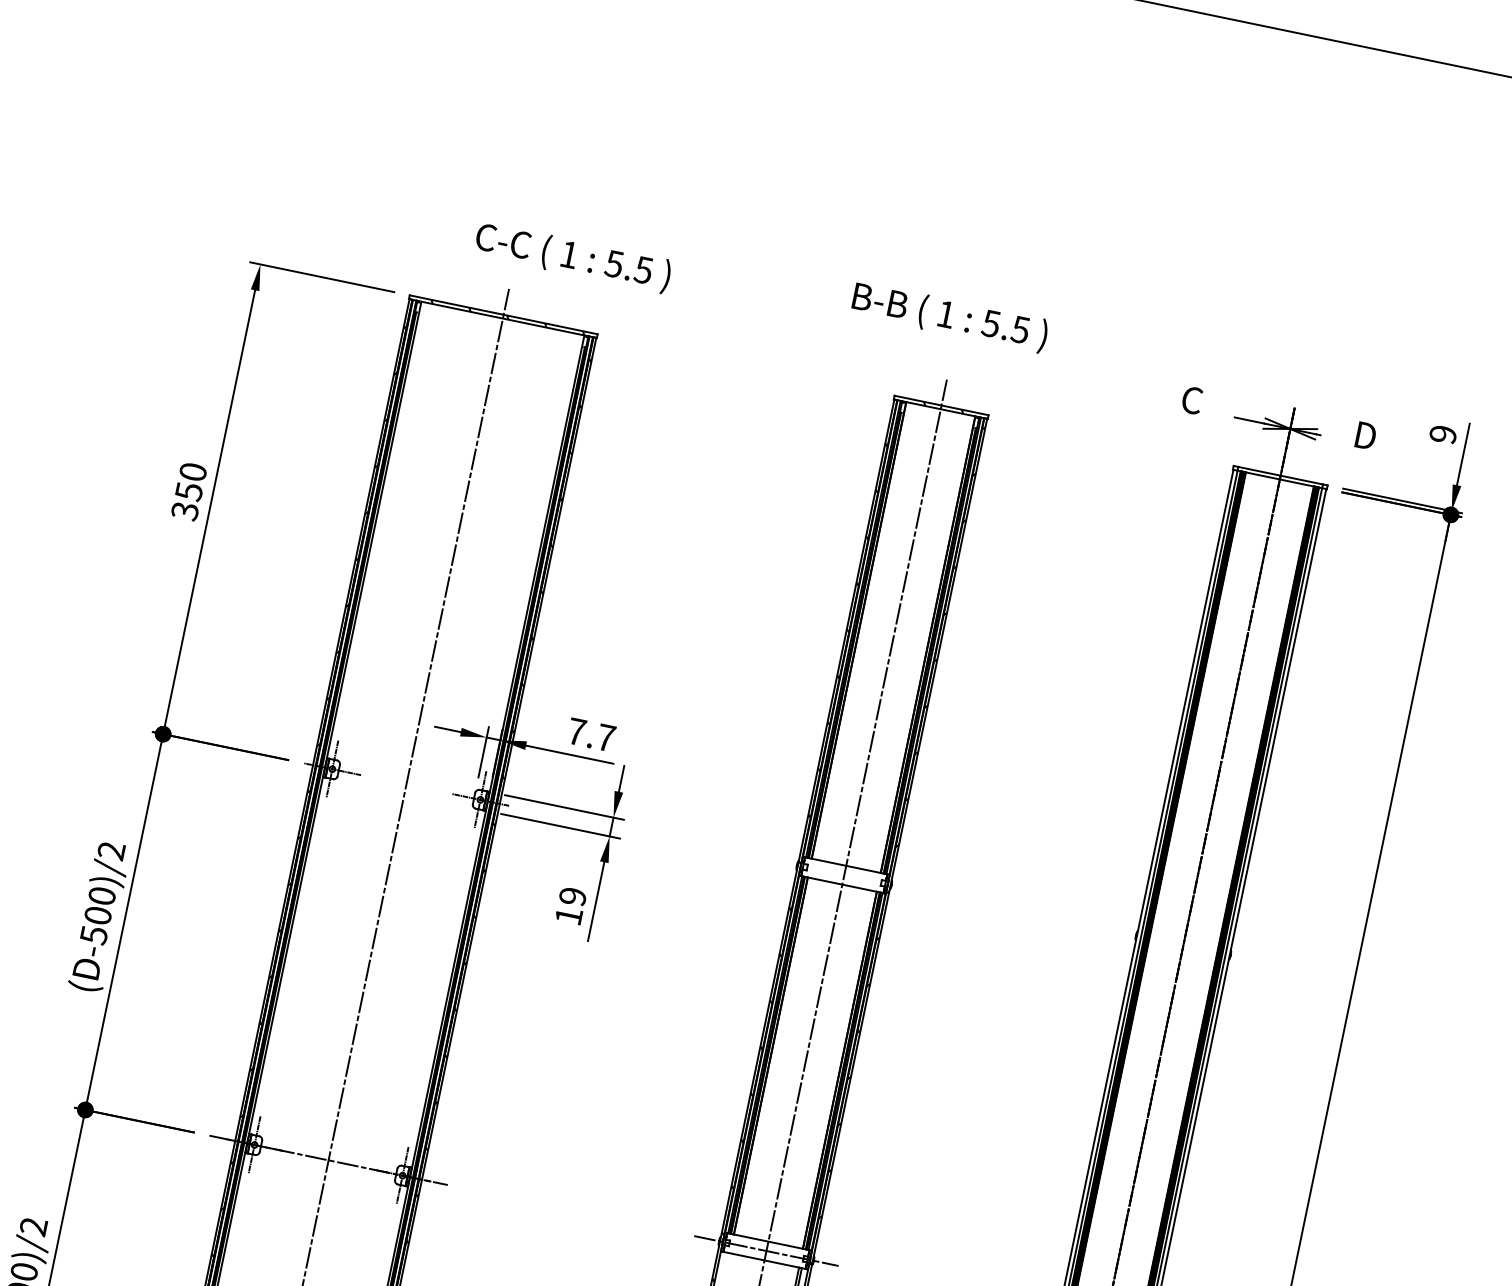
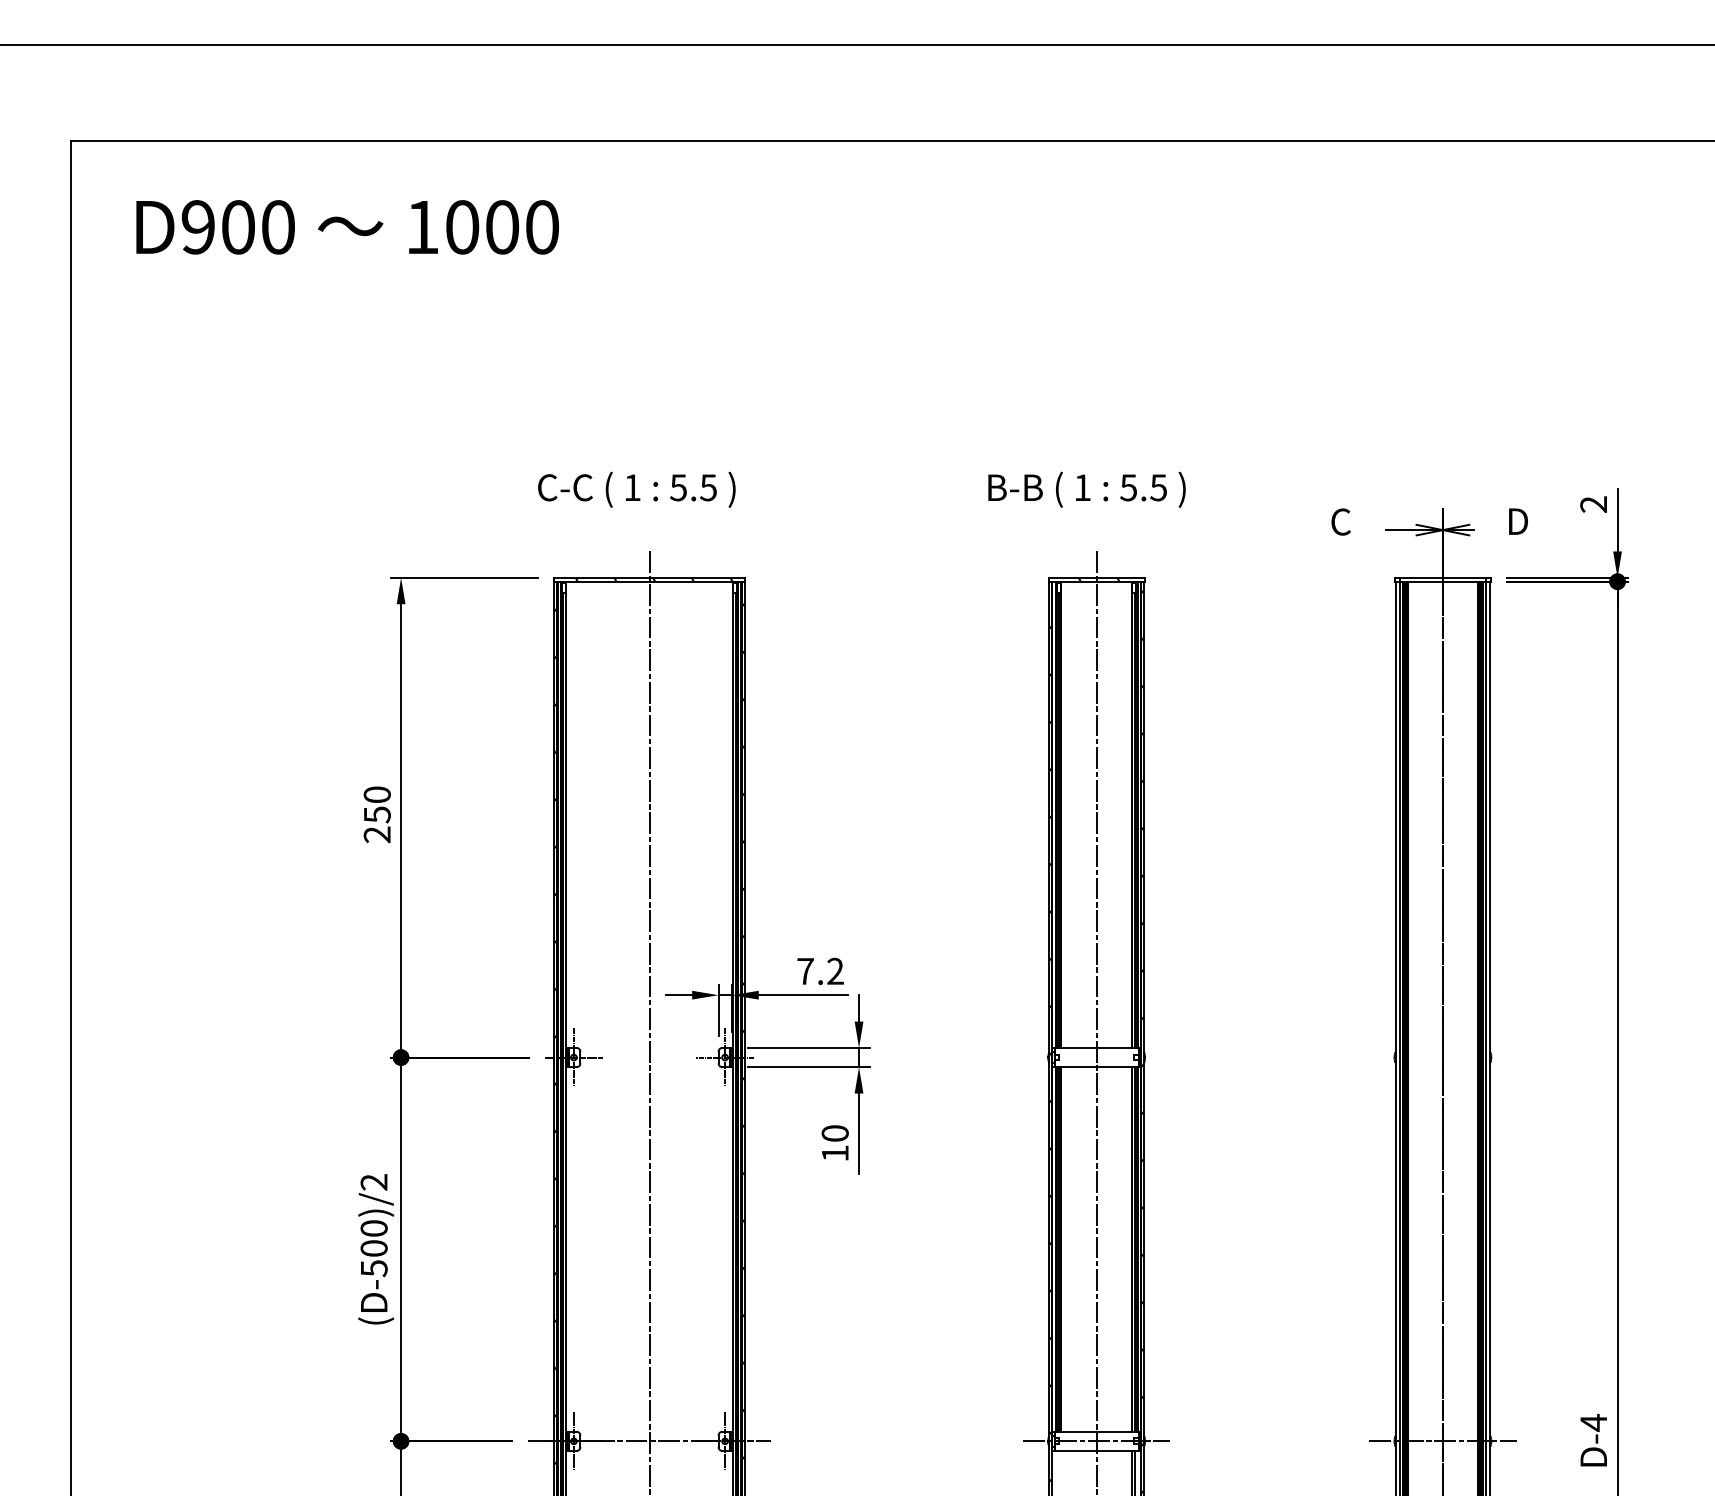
text: (572, 257) -> (636, 489), moved
text: (1442, 434) -> (1593, 504), 9 -> 2
text: (185, 510) -> (377, 834), 350 -> 250
text: (606, 737) -> (835, 970), 7.7 -> 7.2
text: (572, 896) -> (834, 1133), 19 -> 10

